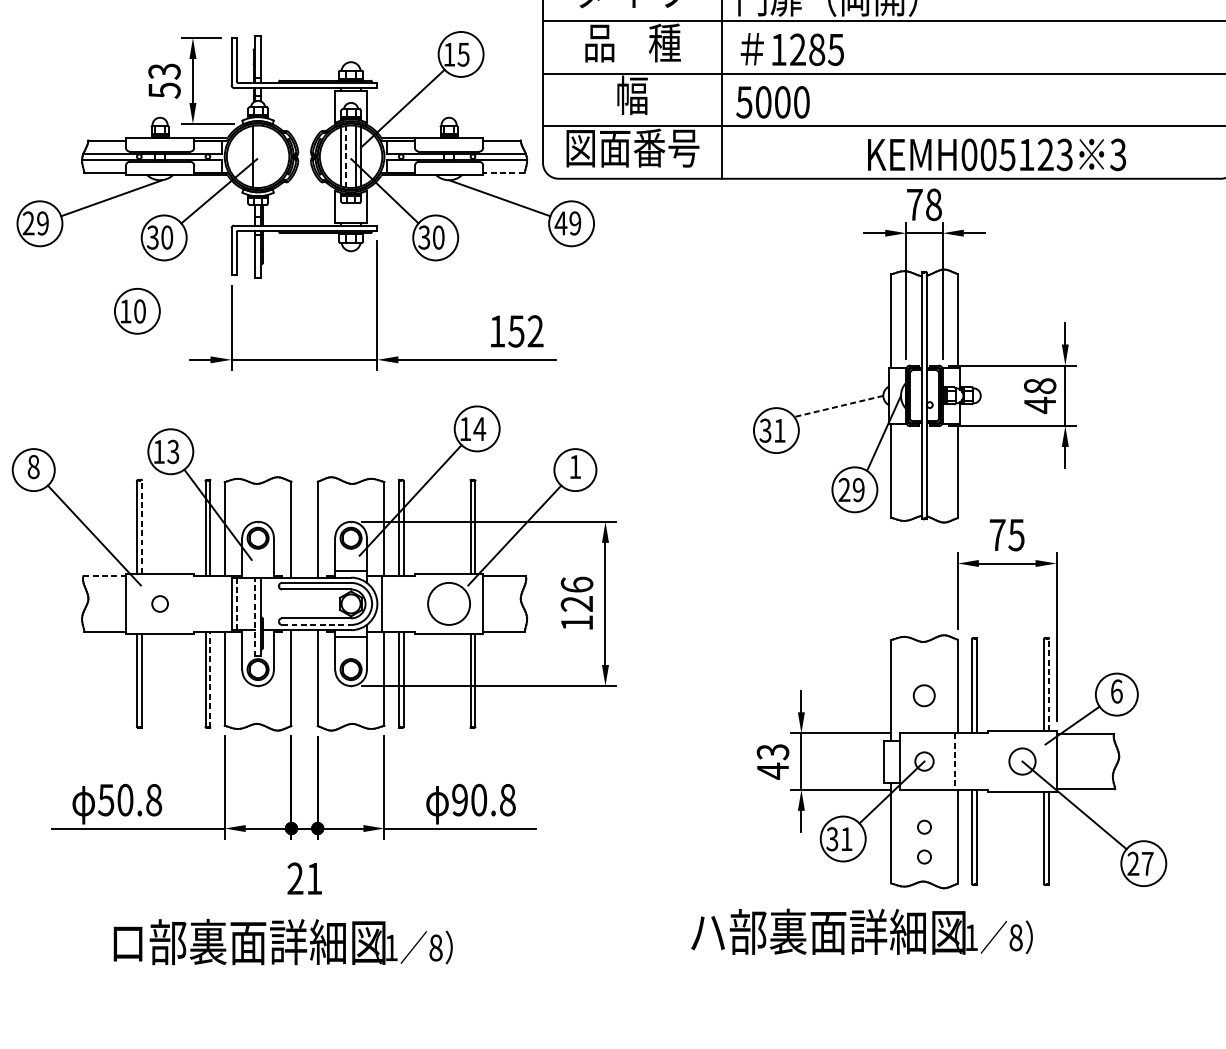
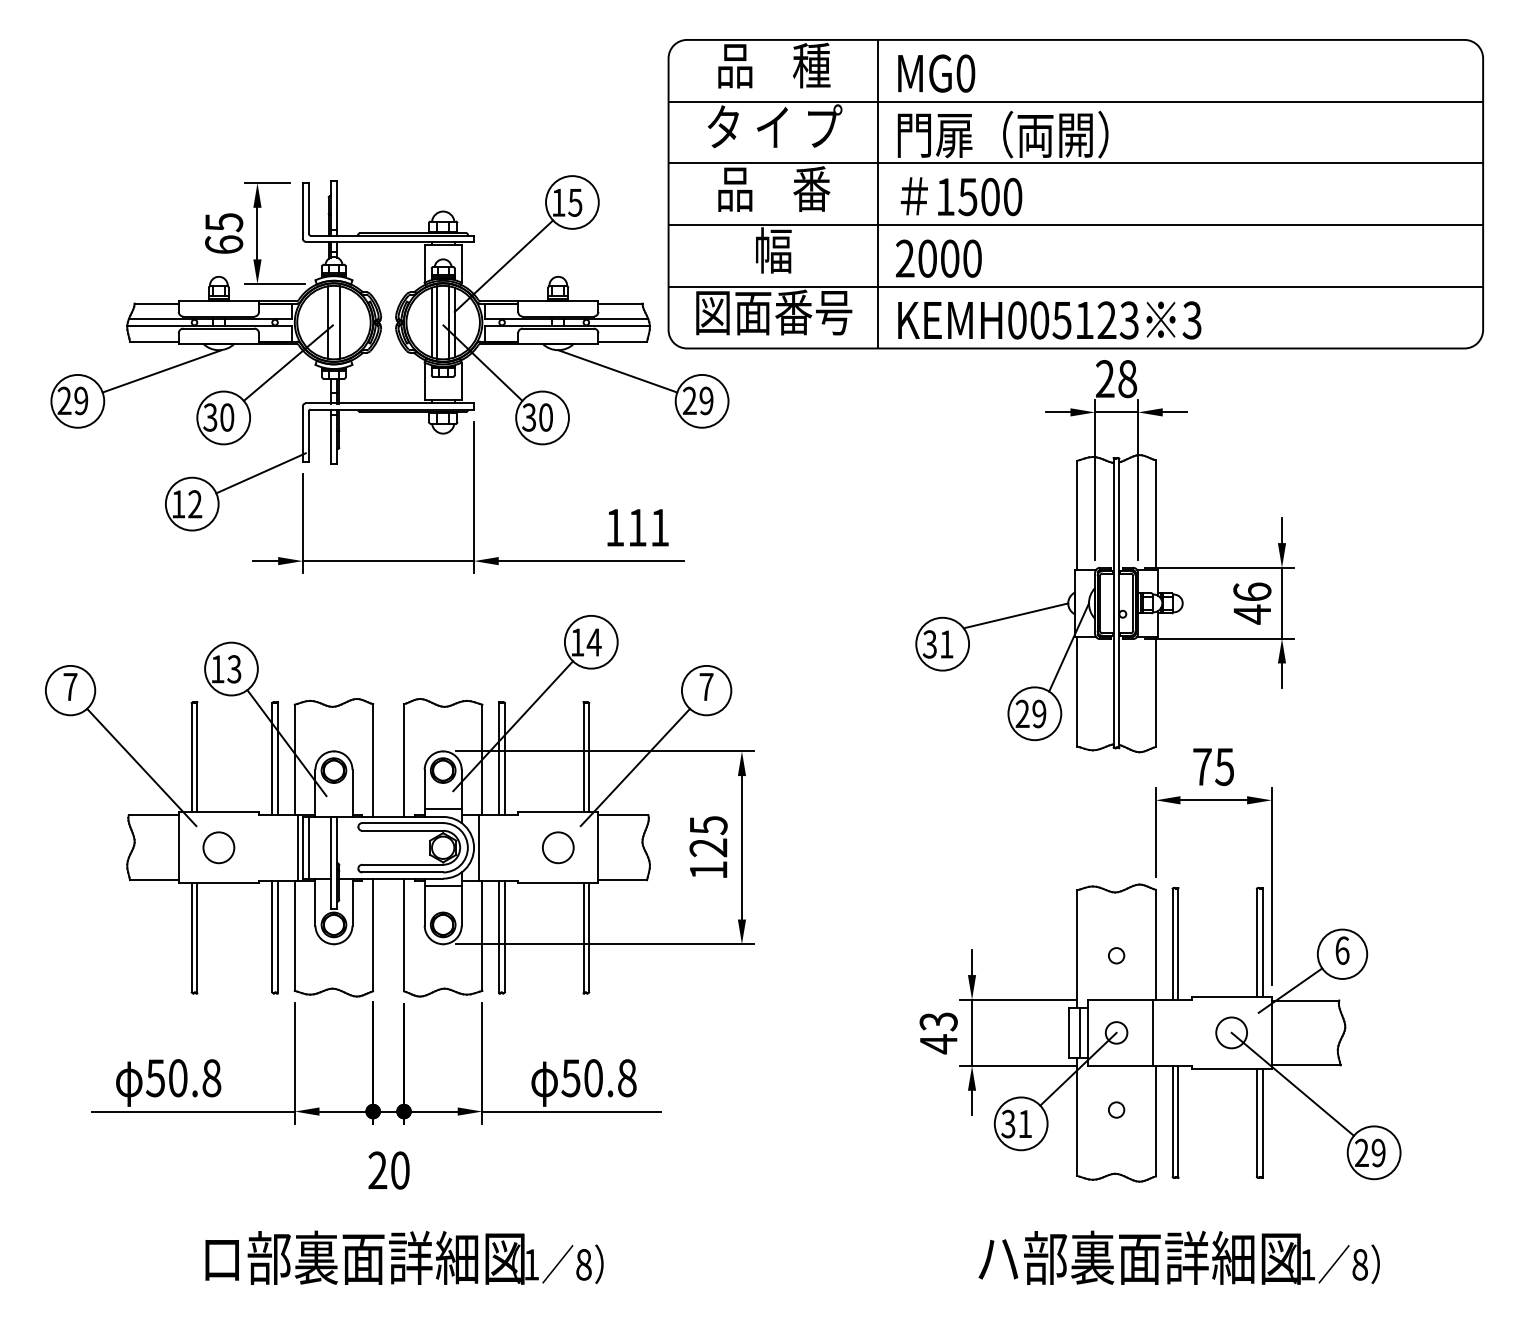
text: (664, 42) -> (811, 188), 品    種 -> 品    番
text: (817, 49) -> (990, 196), 1285 -> 1500
text: (164, 80) -> (224, 233), 53 -> 65
text: (743, 102) -> (904, 258), 5000 -> 2000
text: (996, 154) -> (1049, 320), moved
line: (263, 156) -> (340, 322), added
line: (346, 156) -> (437, 322), dashed -> solid
line: (503, 172) -> (622, 341), dashed -> solid
text: (915, 204) -> (1105, 378), 78 -> 28
text: (560, 223) -> (689, 400), 49 -> 29
line: (195, 285) -> (260, 473), added
text: (140, 311) -> (195, 504), 10 -> 12
text: (525, 331) -> (648, 527), 152 -> 111
text: (1040, 385) -> (1252, 591), 48 -> 46
line: (839, 406) -> (1016, 615), dashed -> solid
text: (33, 466) -> (70, 686), 8 -> 7
text: (575, 466) -> (706, 686), 1 -> 7
line: (141, 527) -> (197, 757), dashed -> solid
line: (105, 576) -> (154, 815), dashed -> solid
text: (576, 584) -> (708, 825), 126 -> 125
circle: (159, 603) -> (218, 847), size x1.67
line: (227, 603) -> (297, 847), added
line: (236, 603) -> (308, 847), dashed -> solid
circle: (448, 603) -> (557, 847), size x0.62
line: (255, 616) -> (330, 862), dashed -> solid
line: (317, 624) -> (403, 872), dashed -> solid
line: (210, 679) -> (277, 936), dashed -> solid
line: (1048, 684) -> (1262, 942), dashed -> solid
circle: (924, 695) -> (1116, 955), size x0.62
line: (893, 761) -> (1080, 1032), added
line: (955, 762) -> (1152, 1033), dashed -> solid
text: (459, 800) -> (570, 1078), 90.8 -> 50.8
circle: (924, 856) -> (1116, 1144), removed
text: (1147, 863) -> (1378, 1152), 27 -> 29
text: (314, 878) -> (400, 1170), 21 -> 20
text: (861, 931) -> (1178, 1257), moved
text: (283, 941) -> (404, 1257), moved

